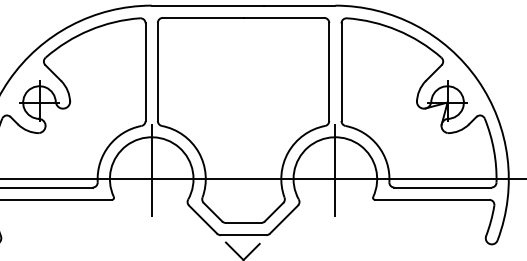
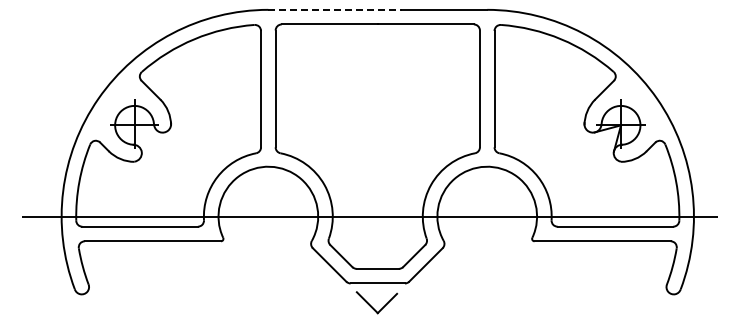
line: (208, 5) -> (335, 9), solid -> dashed
line: (151, 170) -> (268, 206), removed
line: (335, 170) -> (487, 206), removed

